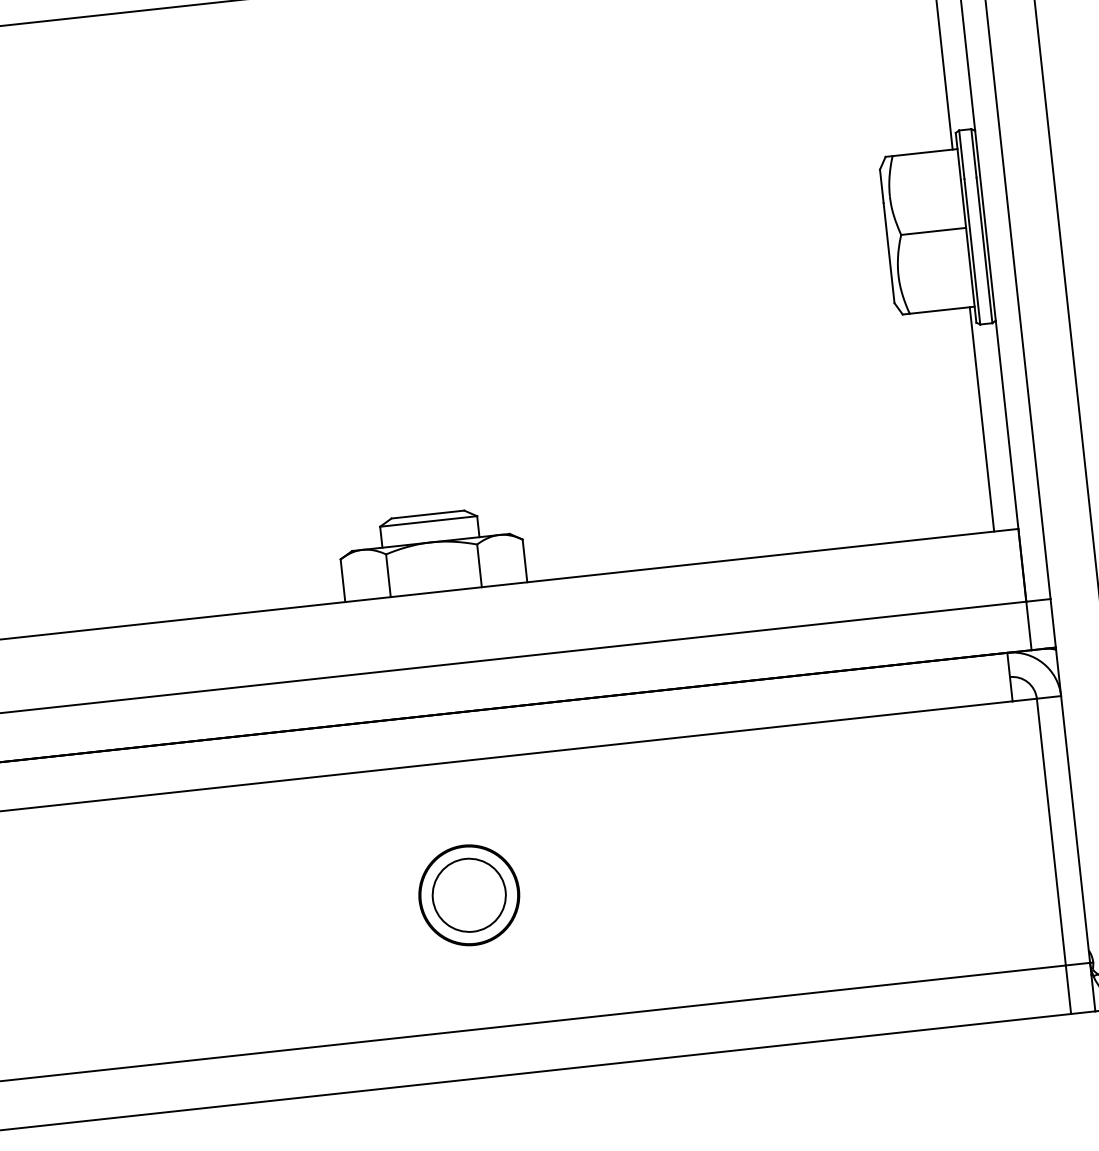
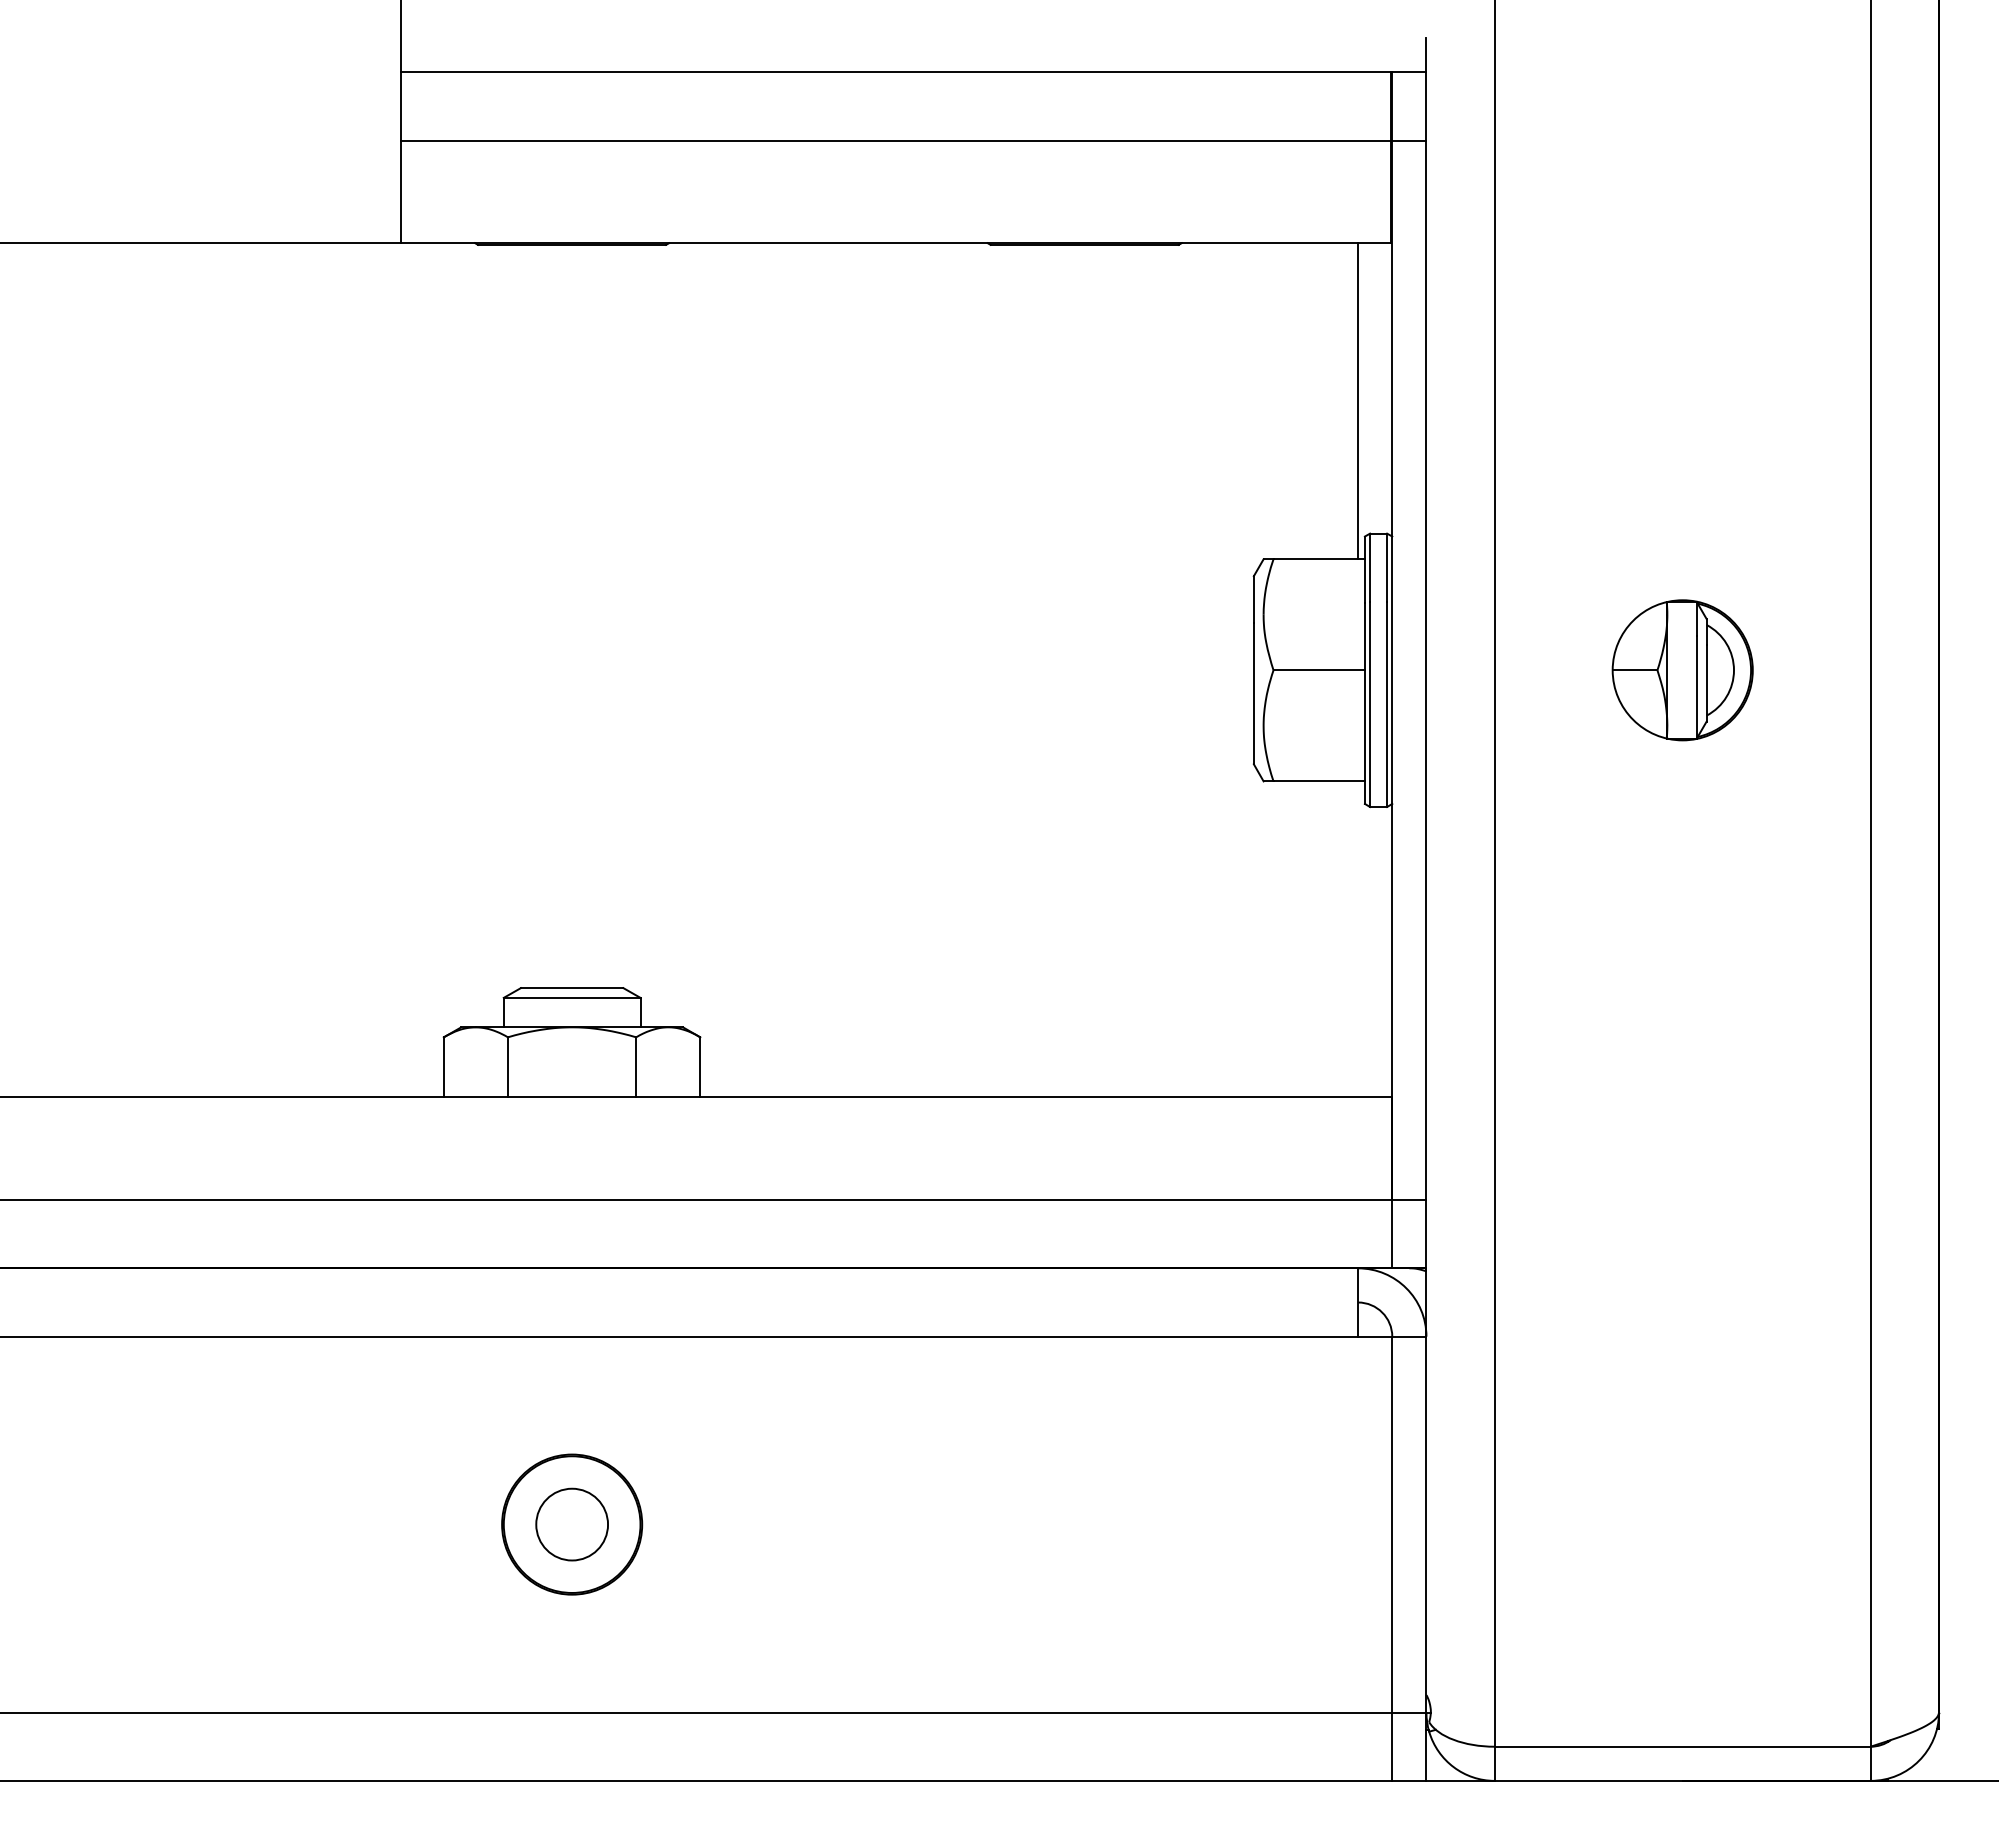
line: (982, 419) -> (1358, 939), removed
circle: (468, 895) -> (571, 1524), size x0.7

